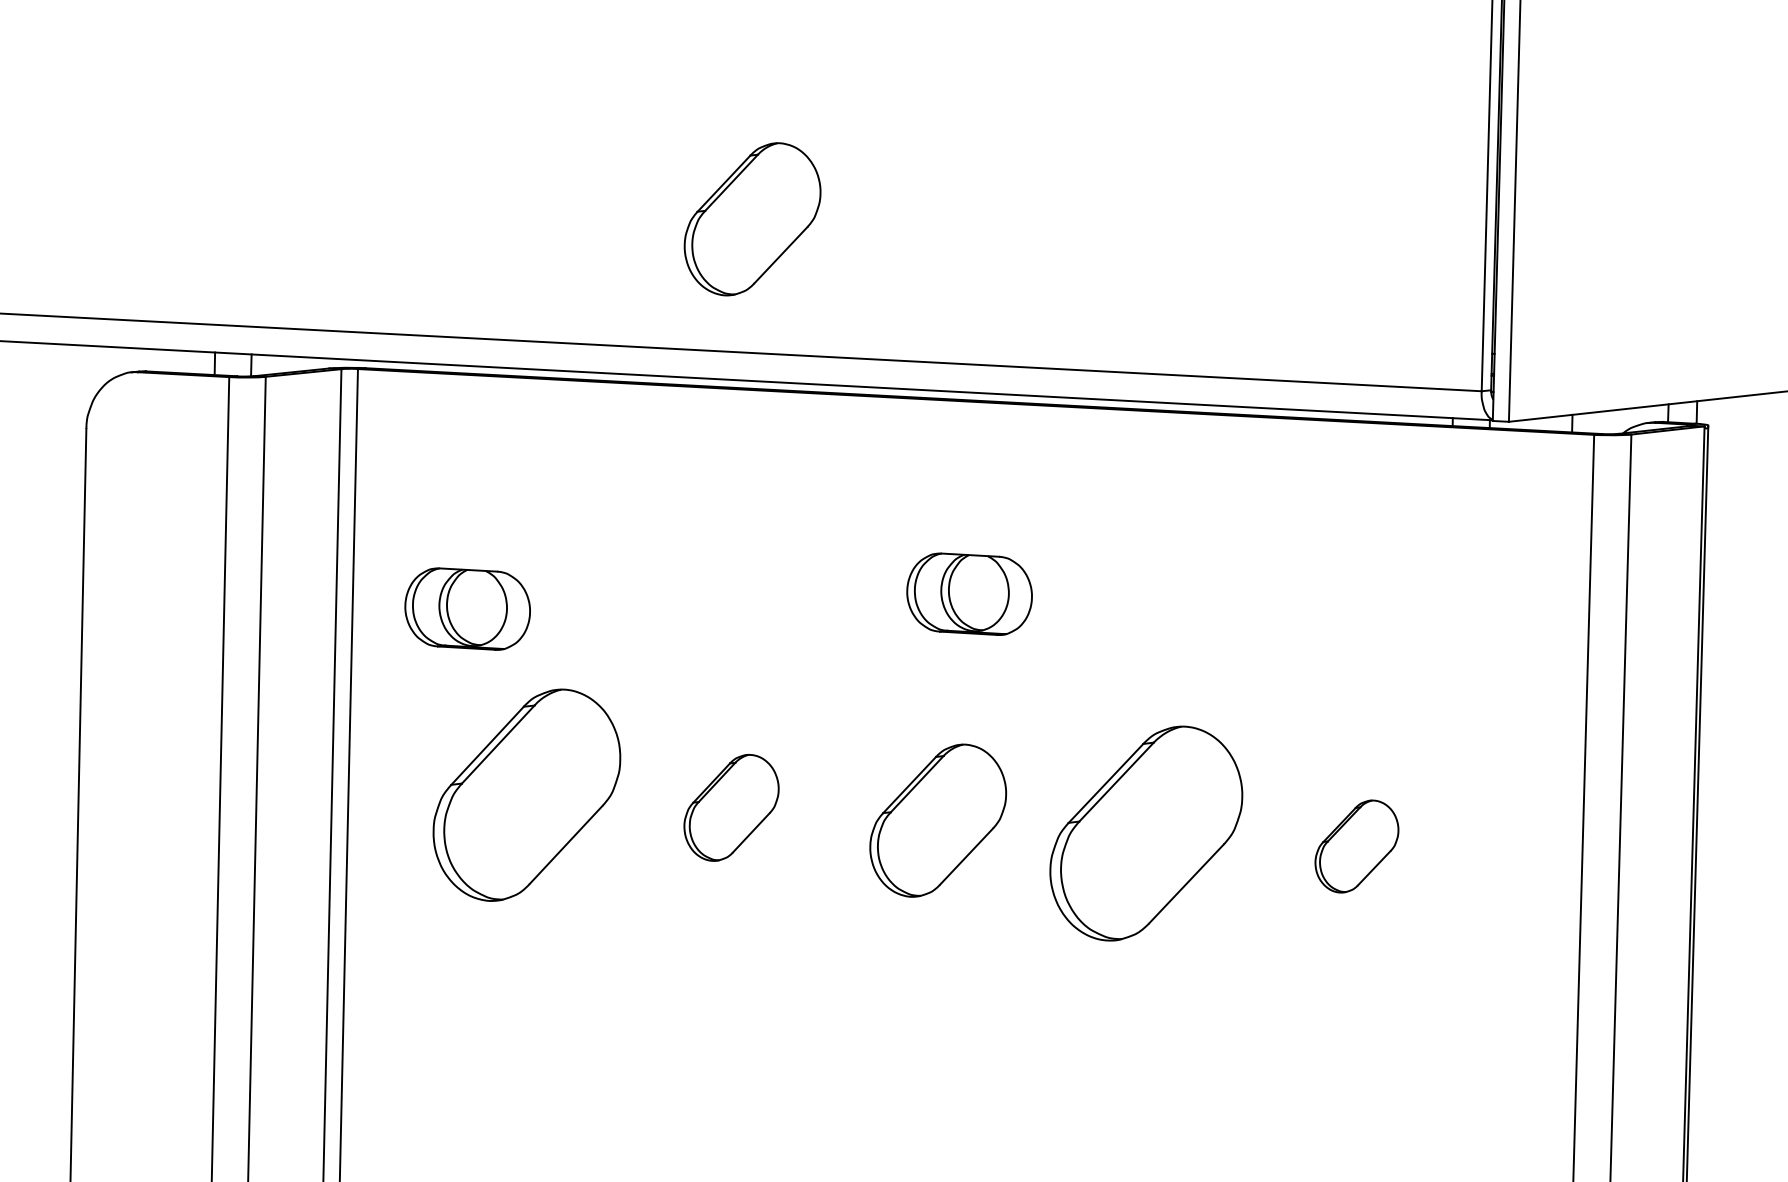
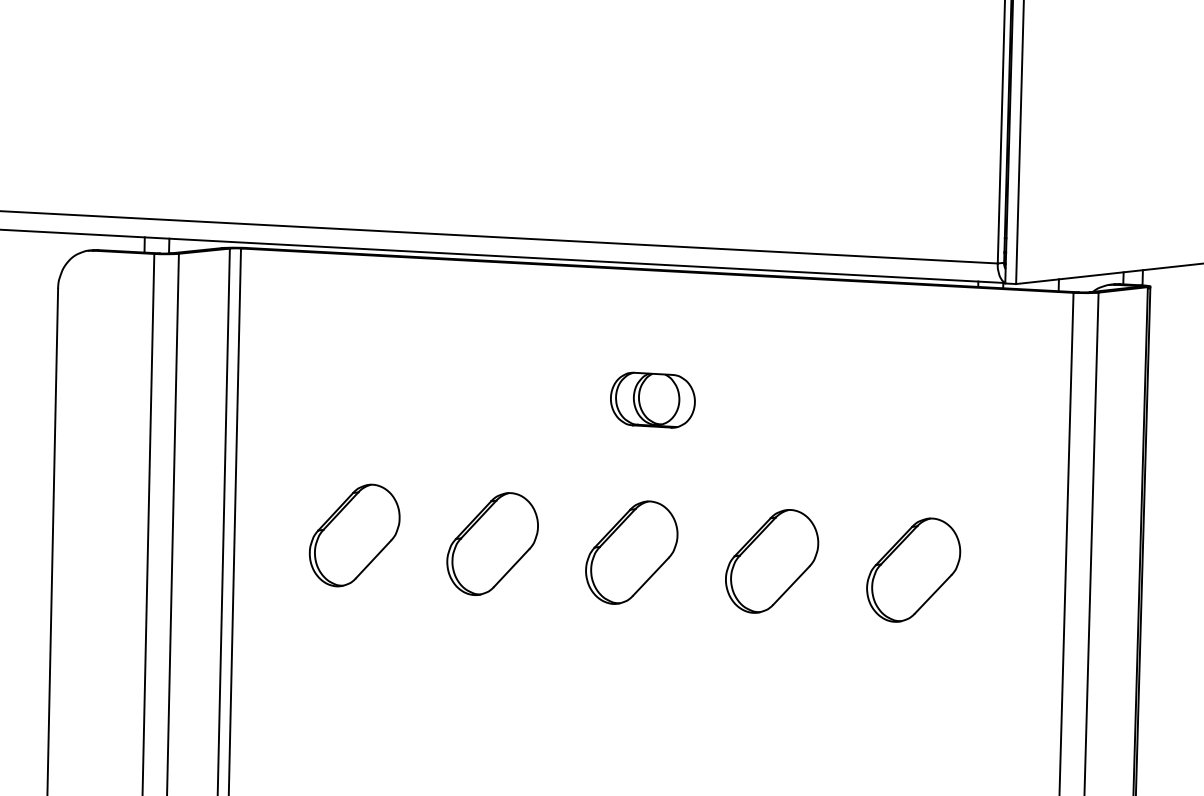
part: (752, 219) -> (506, 147), removed
part: (467, 608) -> (314, 409), removed
part: (526, 795) -> (354, 535), size x0.71
part: (731, 807) -> (492, 543), size x1.43
part: (1147, 833) -> (772, 561), size x0.71
part: (1356, 845) -> (913, 569), size x1.67

